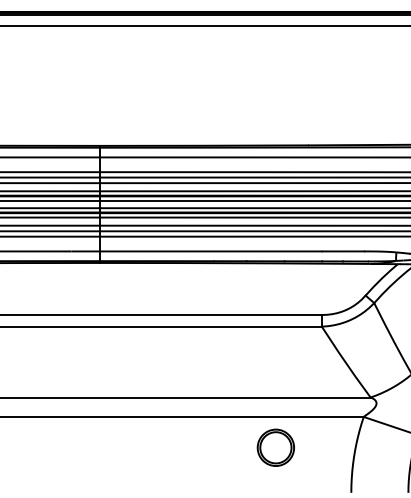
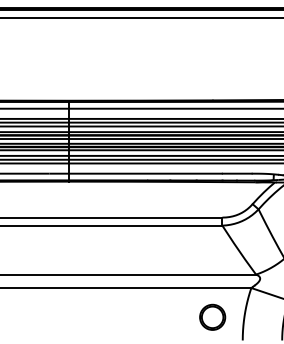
part: (275, 446) -> (212, 316), moved

